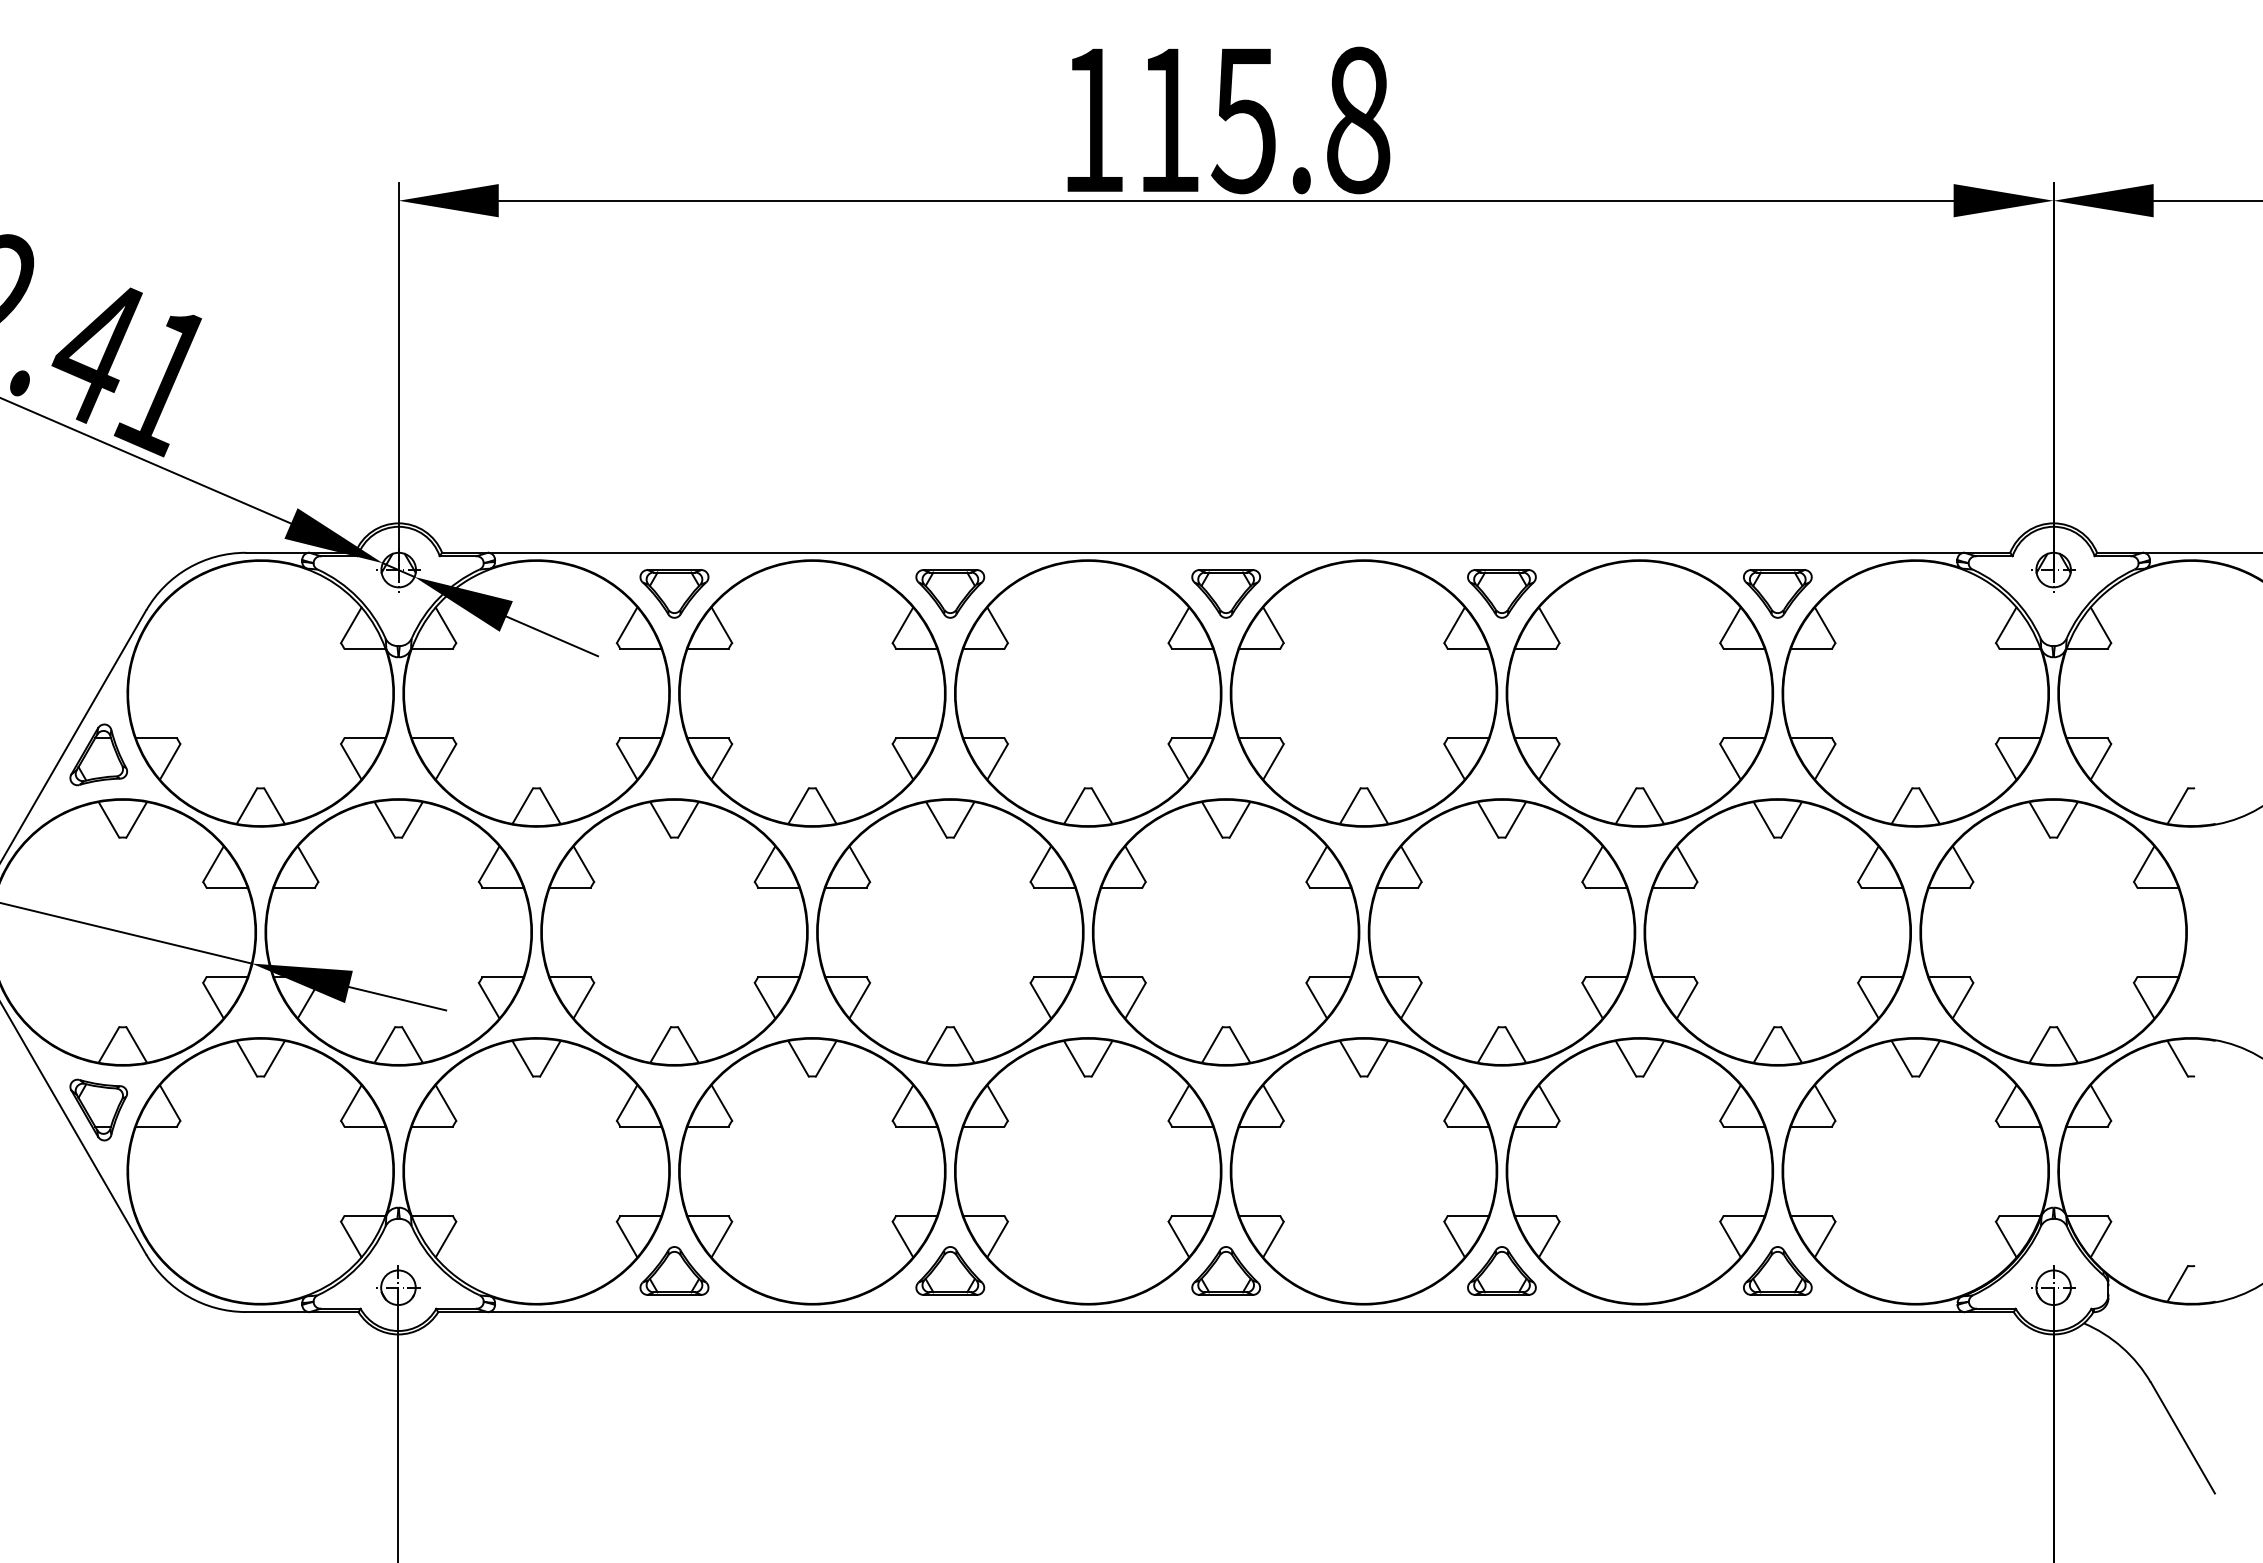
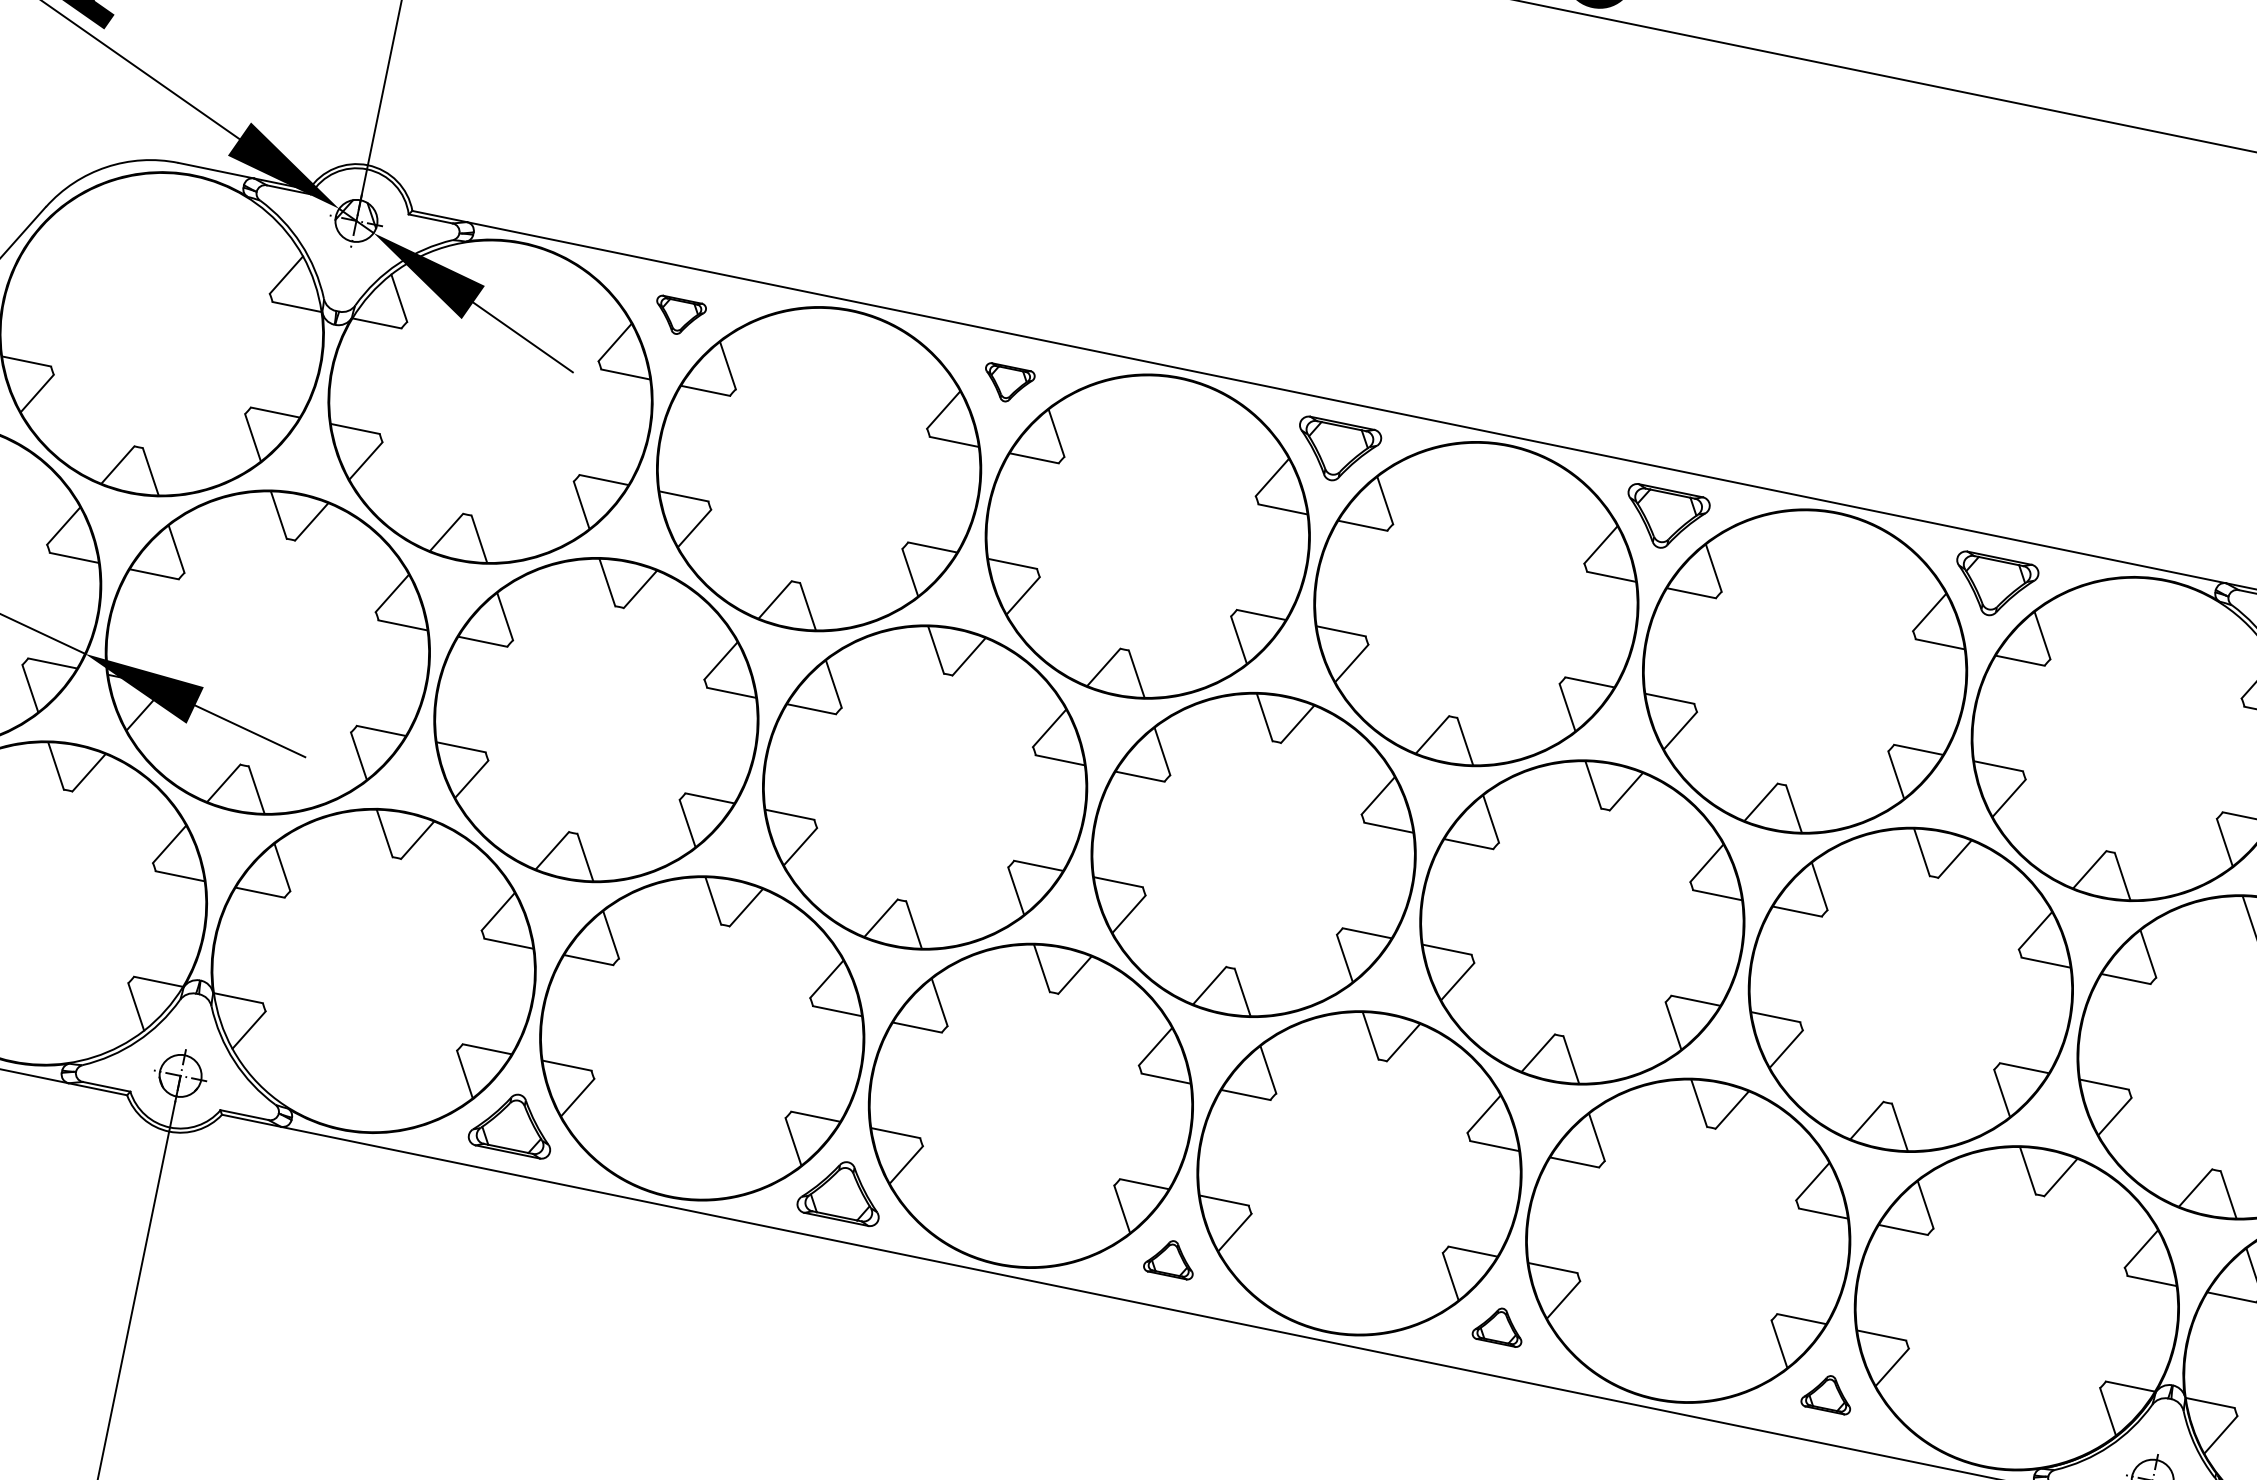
part: (674, 593) -> (679, 316), size x0.6
part: (950, 593) -> (1008, 383), size x0.6
part: (1225, 1270) -> (1170, 1257), size x0.6
part: (1501, 1270) -> (1499, 1325), size x0.6
part: (1777, 1270) -> (1827, 1392), size x0.6

